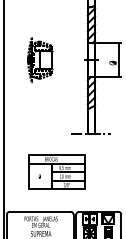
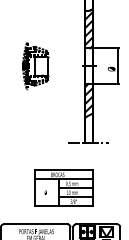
part: (56, 171) -> (63, 187), moved

